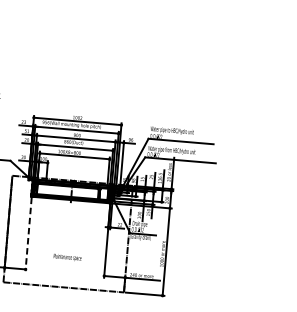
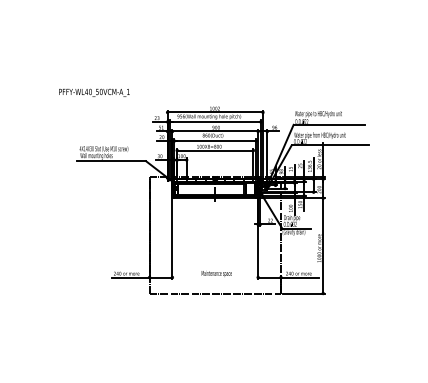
line: (28, 234) -> (172, 239), dashed -> solid
text: (67, 257) -> (216, 273), moved

